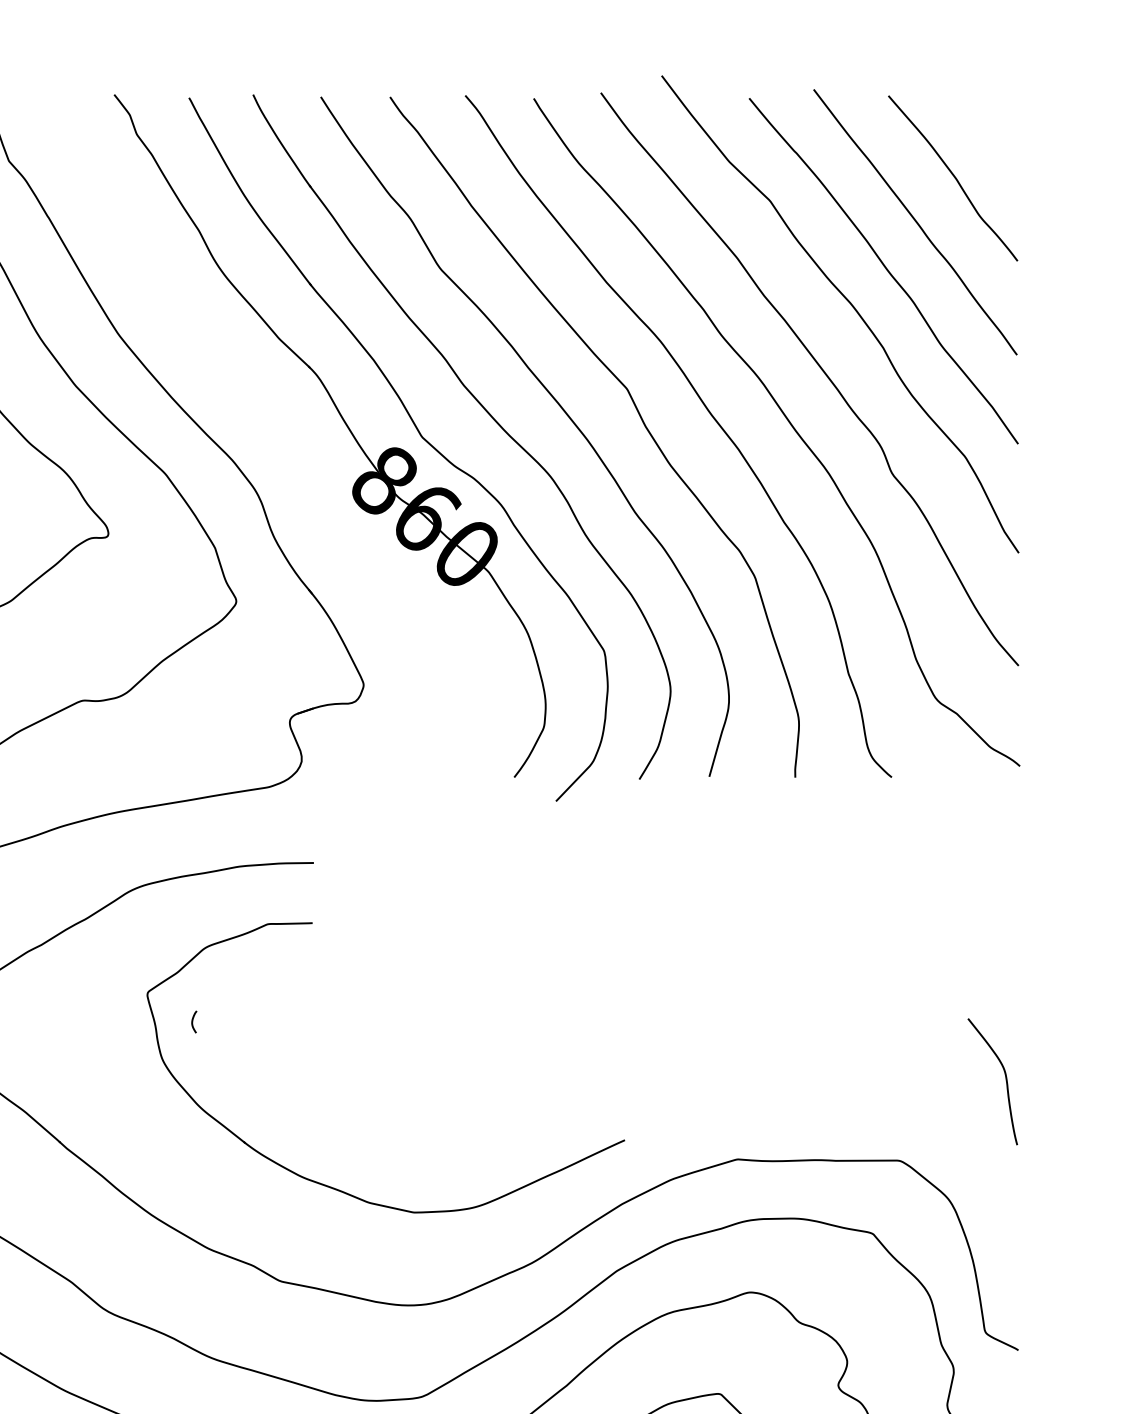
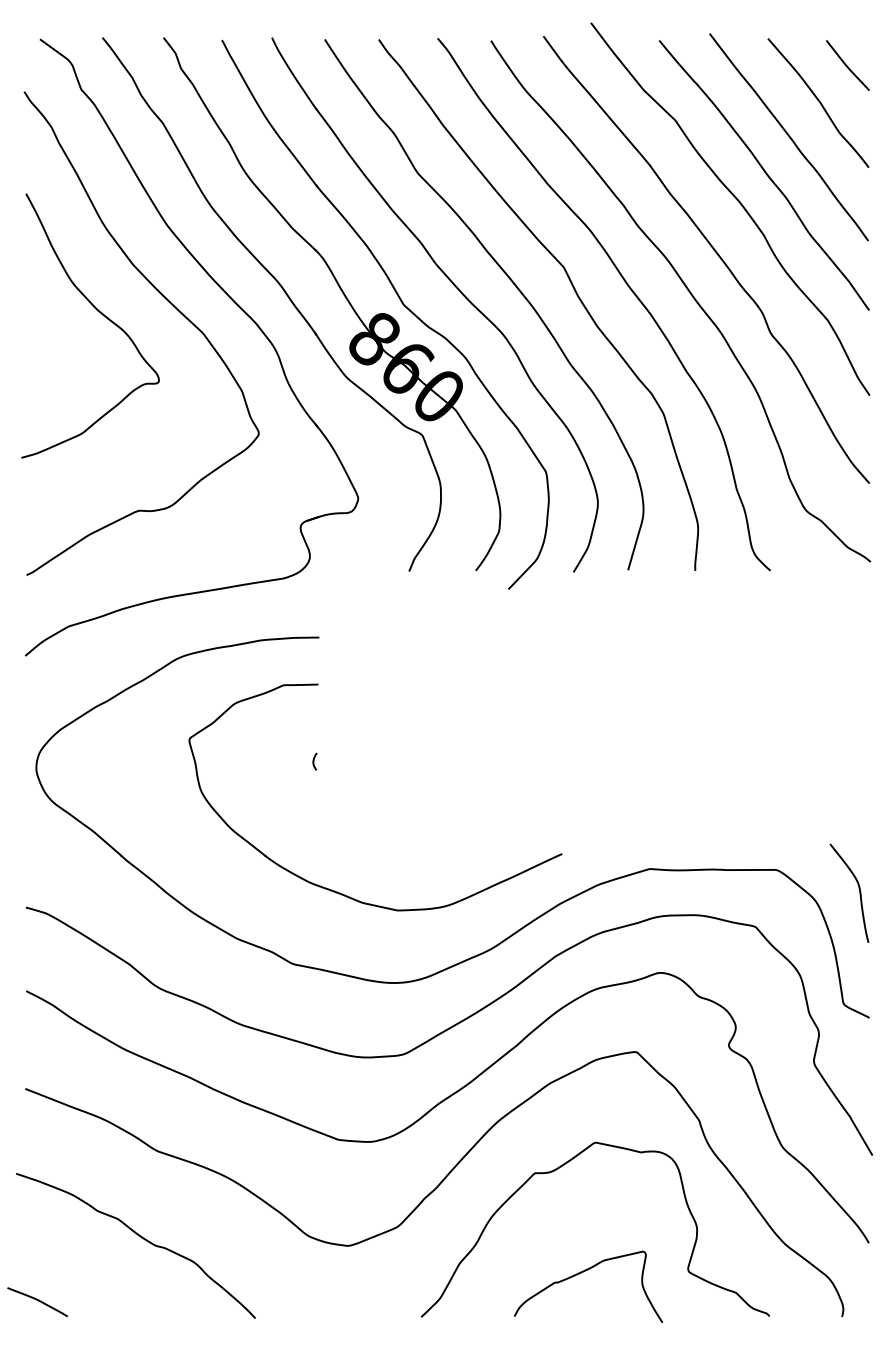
curve: (990, 130) -> (847, 65), added
part: (270, 423) -> (285, 294), added
curve: (193, 1021) -> (314, 761), moved
curve: (1004, 1075) -> (858, 888), moved

